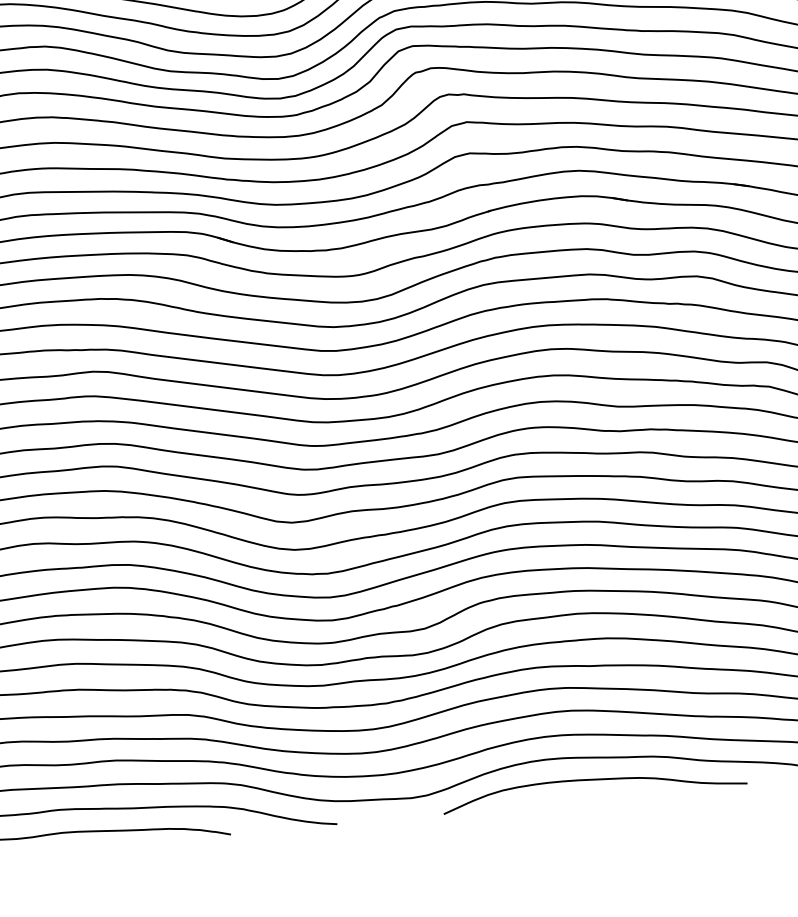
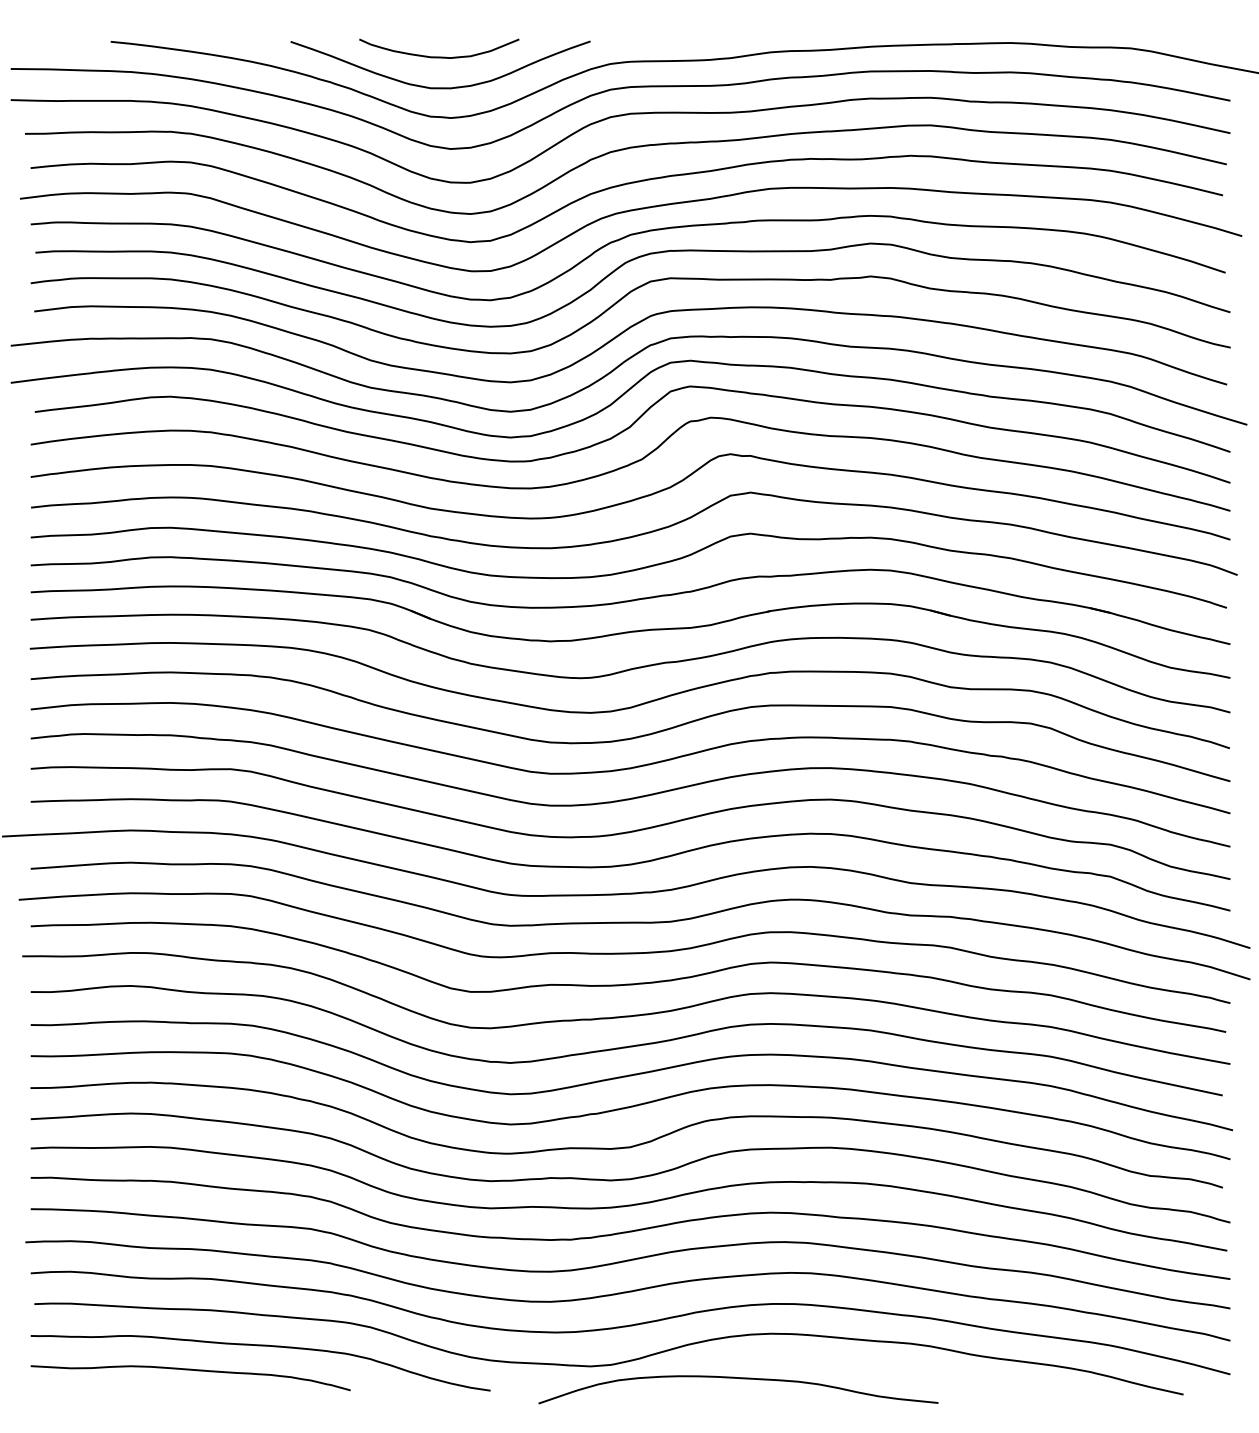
curve: (596, 780) -> (741, 1379), moved

